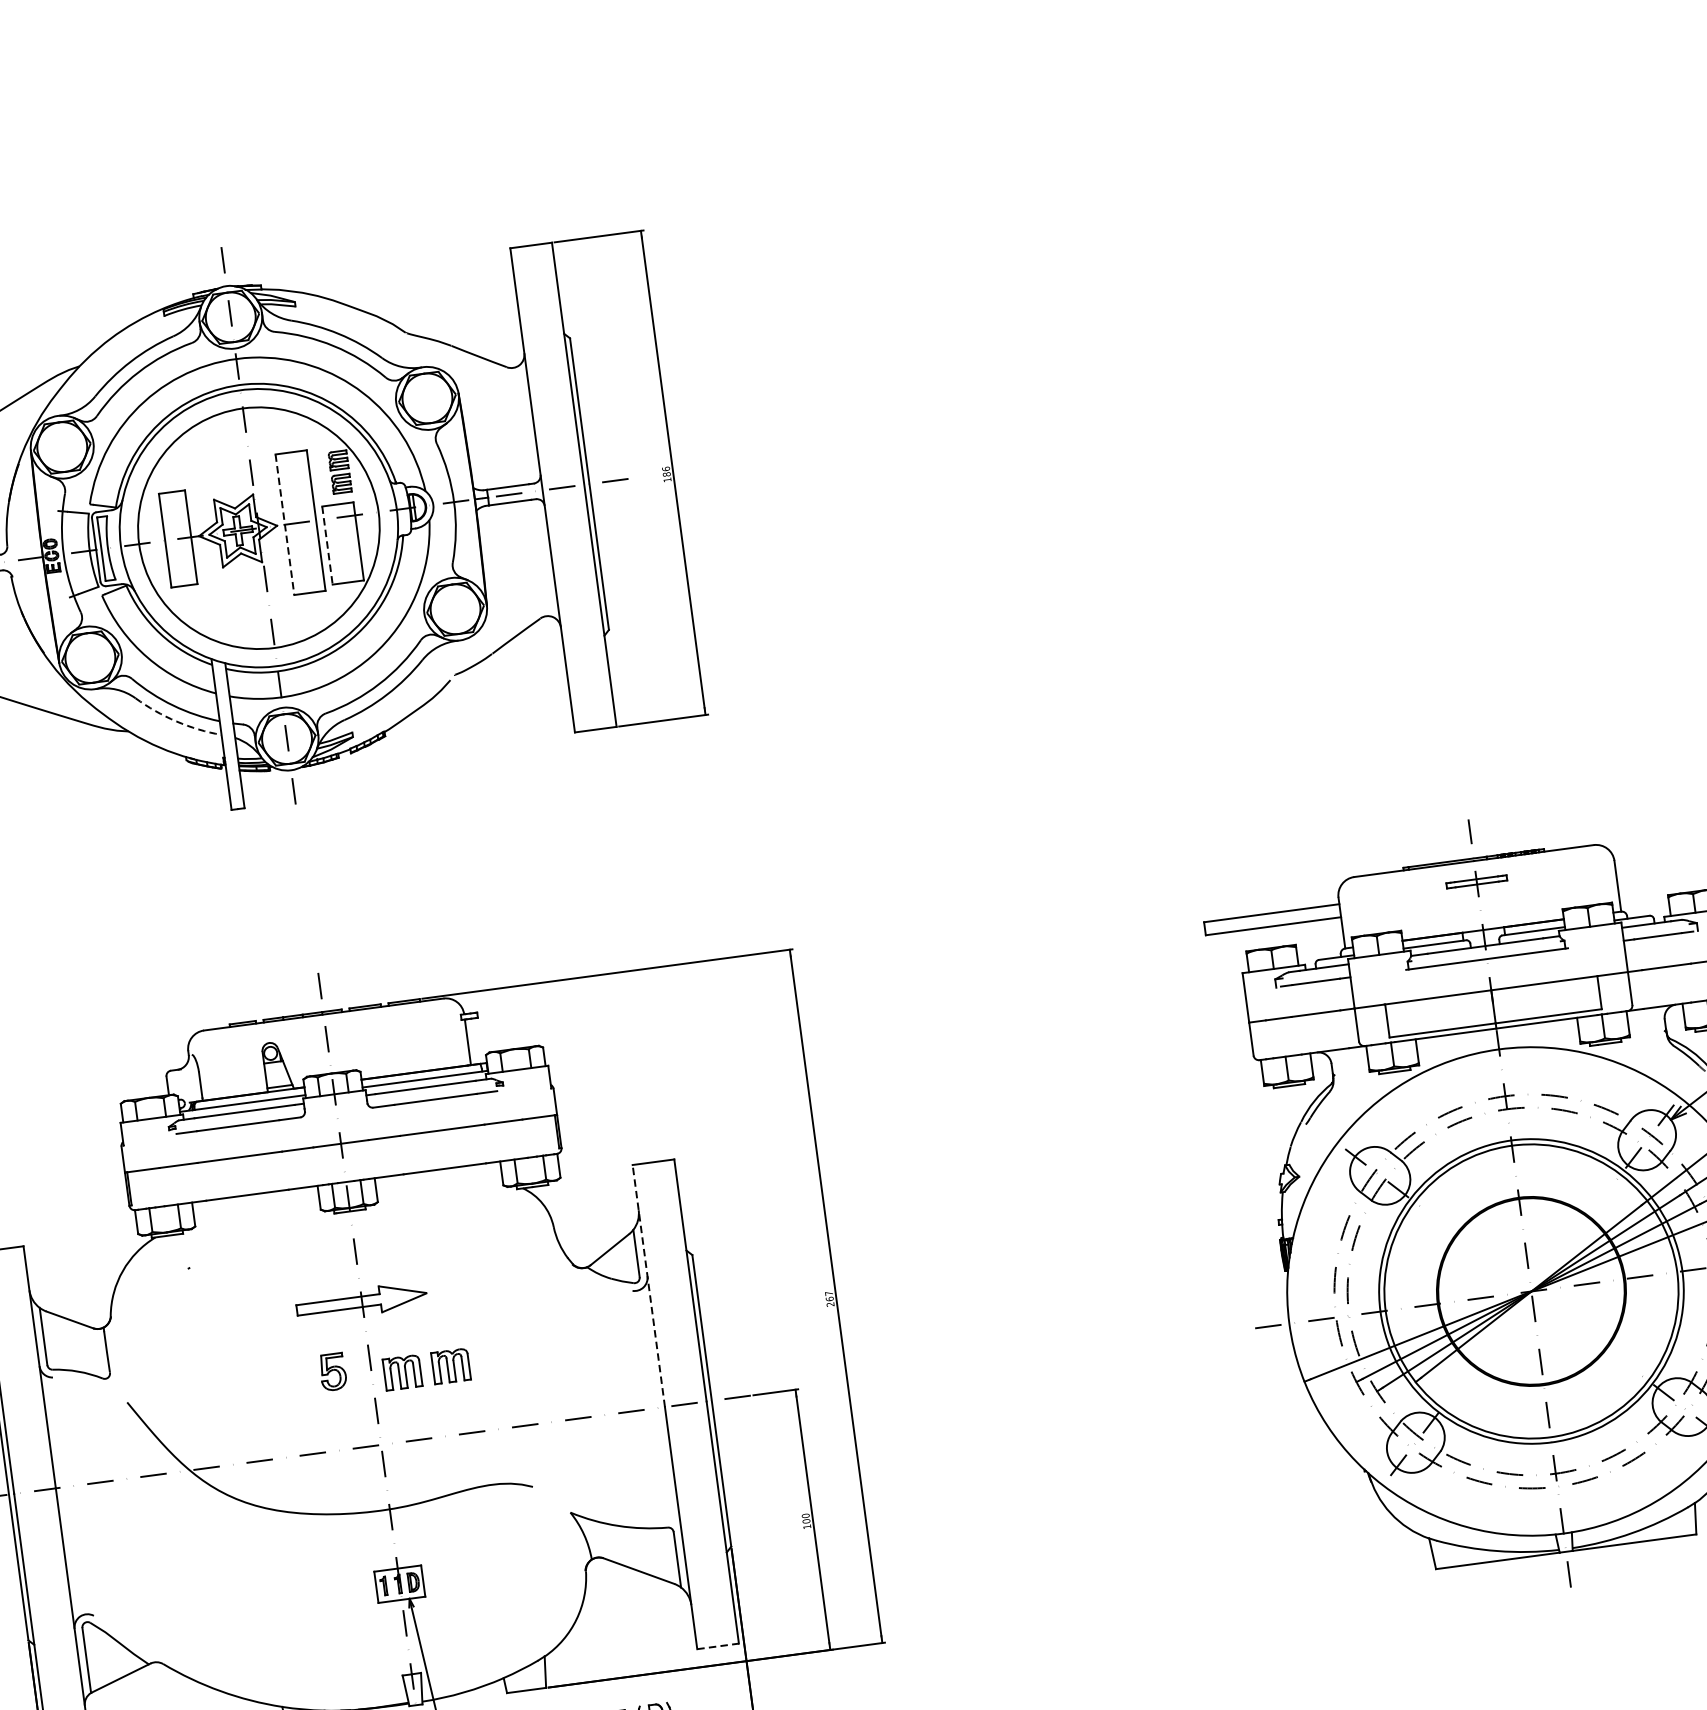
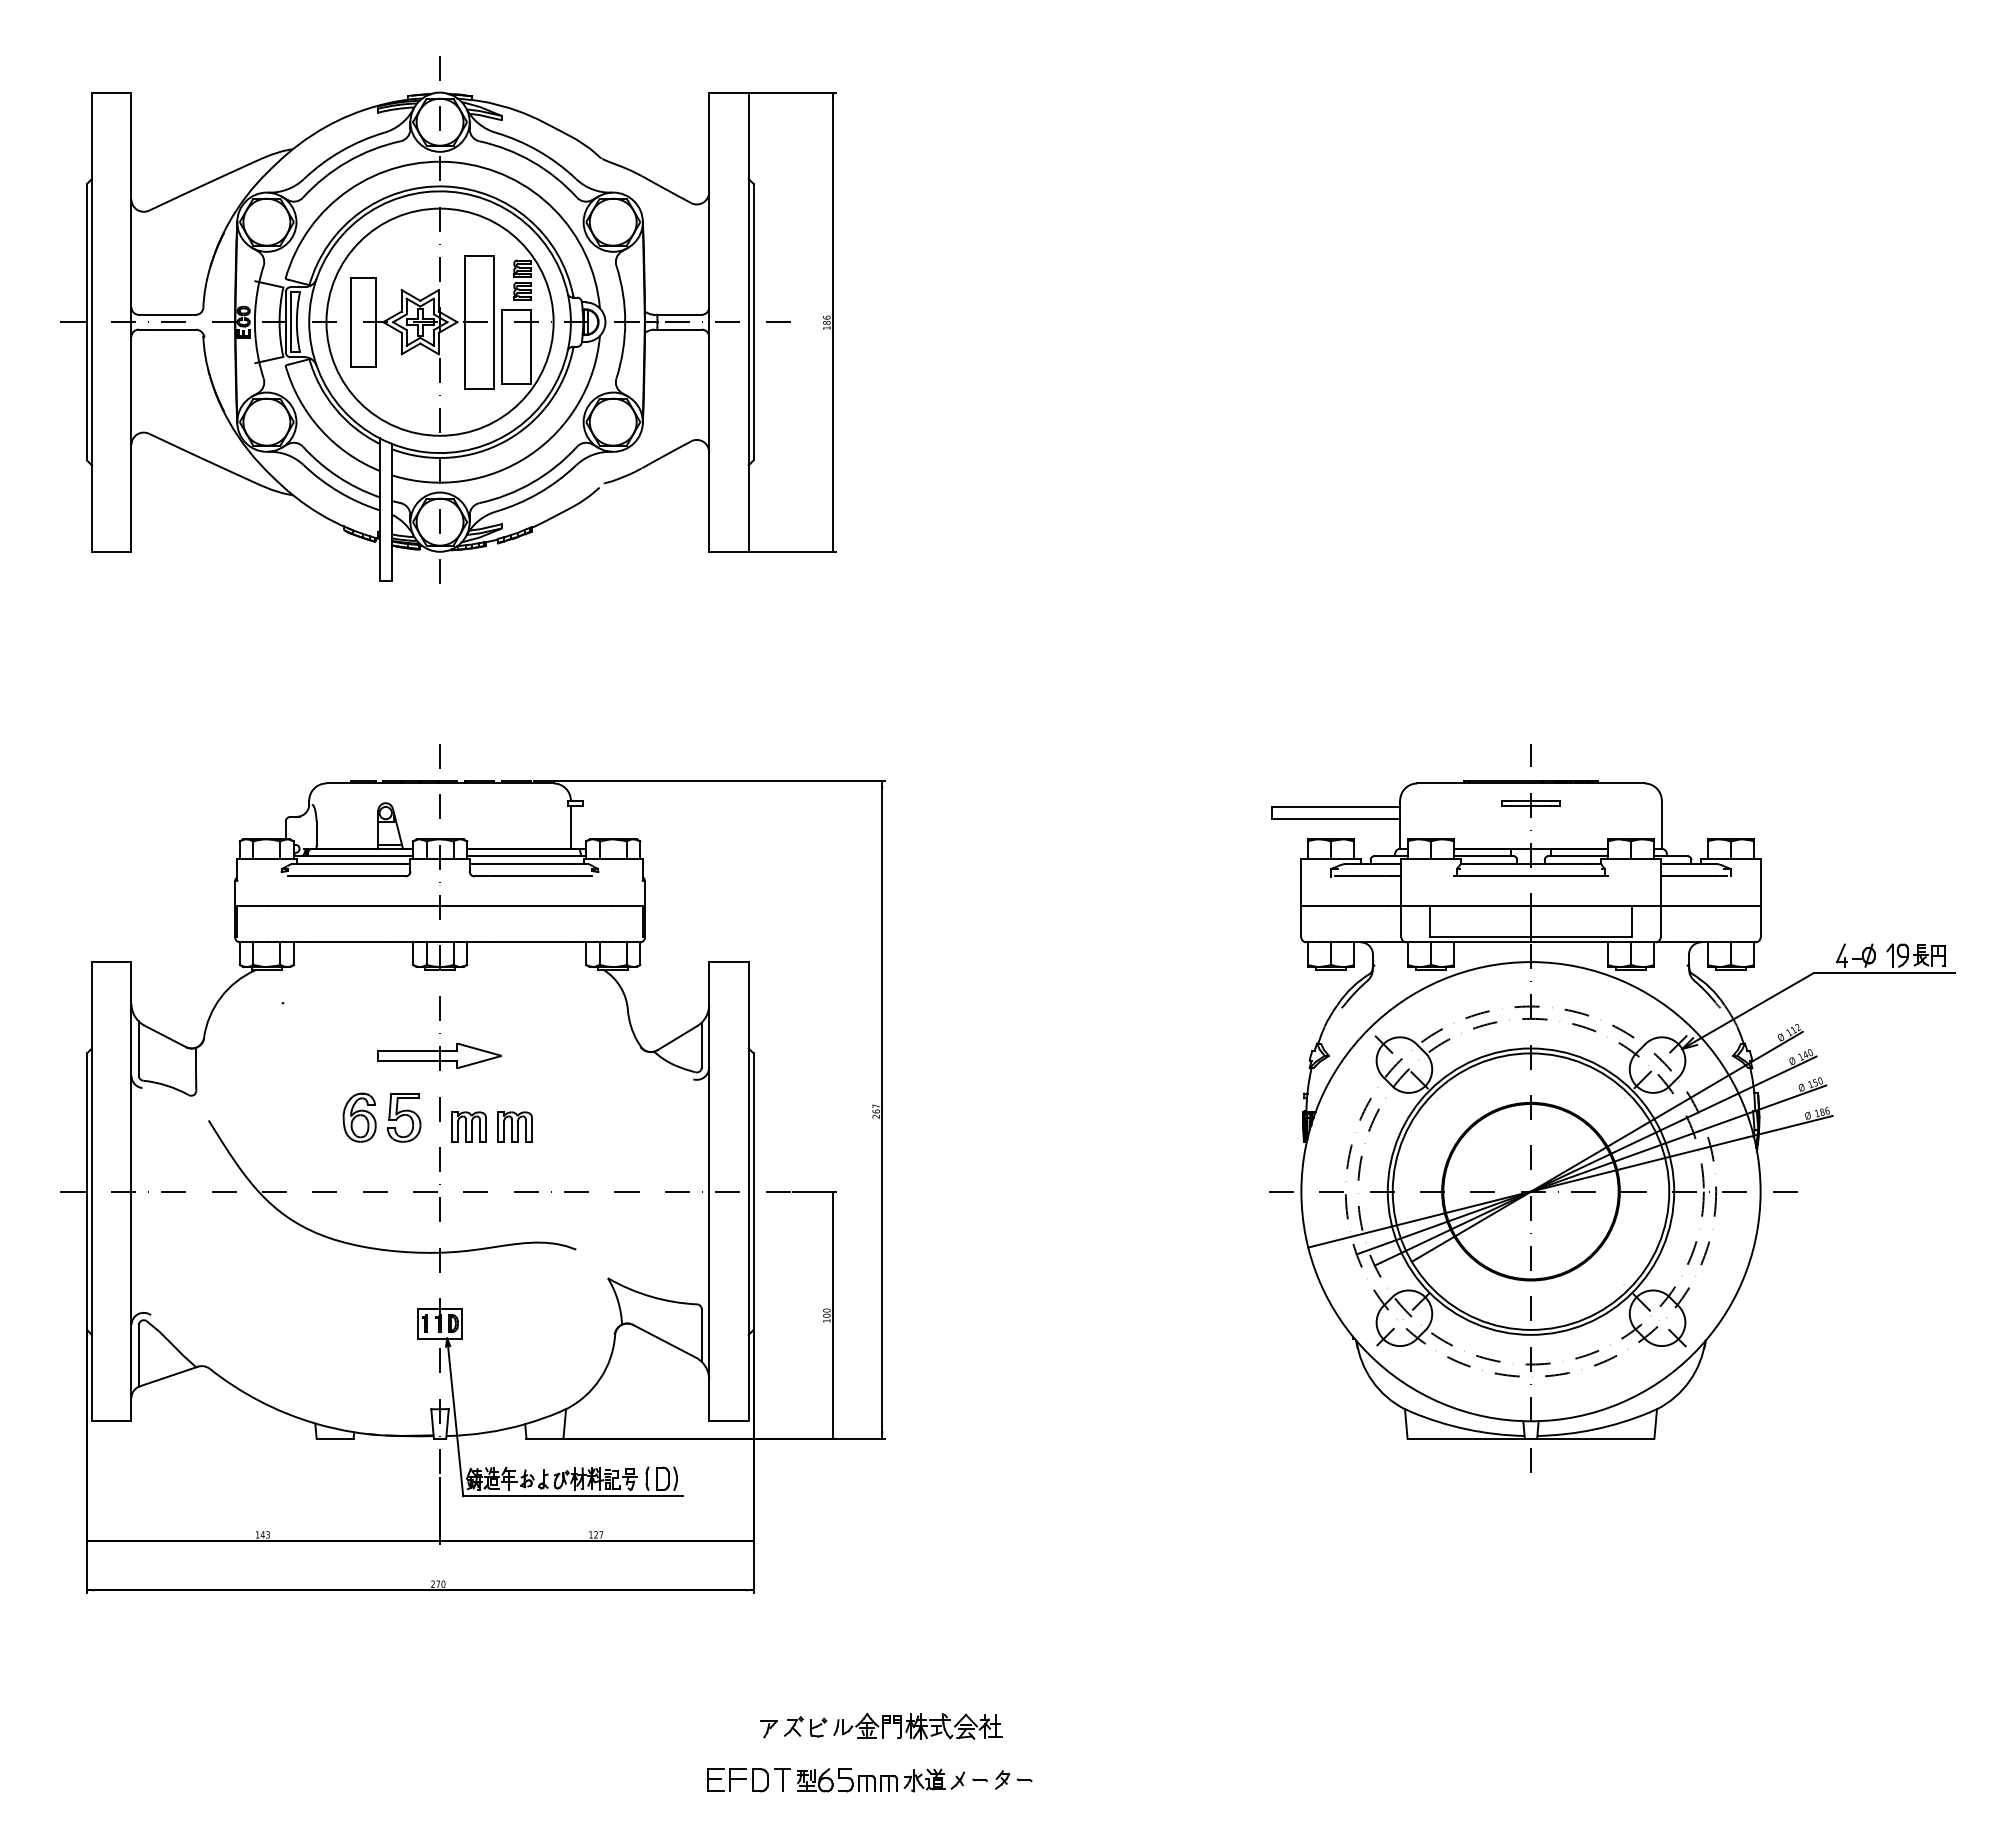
line: (284, 525) -> (464, 322), dashed -> solid
line: (327, 546) -> (501, 347), dashed -> solid
arc: (176, 721) -> (339, 492), dashed -> solid
line: (649, 1285) -> (709, 1076), dashed -> solid
part: (333, 1371) -> (404, 1117), size x1.43
part: (285, 1378) -> (359, 1117), added
line: (717, 1646) -> (728, 1421), dashed -> solid

